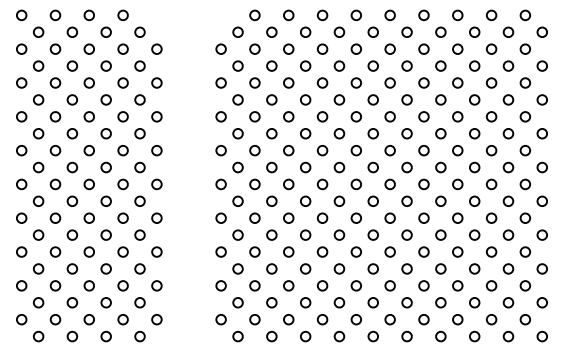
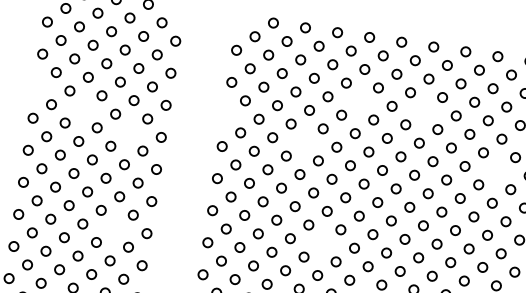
circle: (355, 82) -> (359, 100), removed
circle: (423, 82) -> (423, 110), removed
circle: (21, 116) -> (37, 85), removed
circle: (220, 116) -> (226, 114), removed
circle: (71, 133) -> (82, 109), removed
circle: (305, 133) -> (304, 142), removed
circle: (508, 133) -> (497, 171), removed
circle: (122, 150) -> (128, 132), removed
circle: (339, 234) -> (322, 242), removed
circle: (122, 251) -> (114, 228), removed

